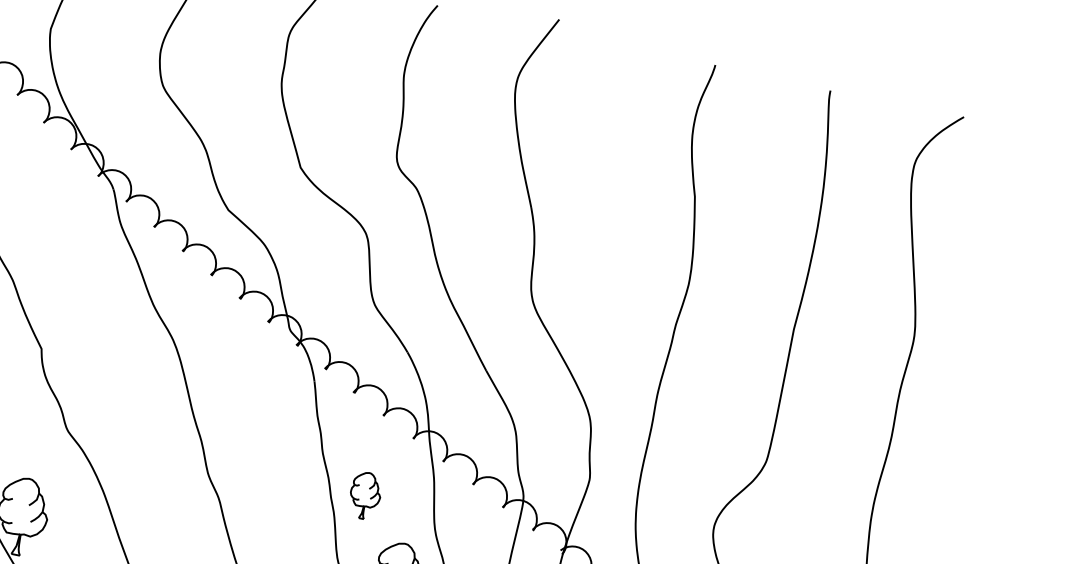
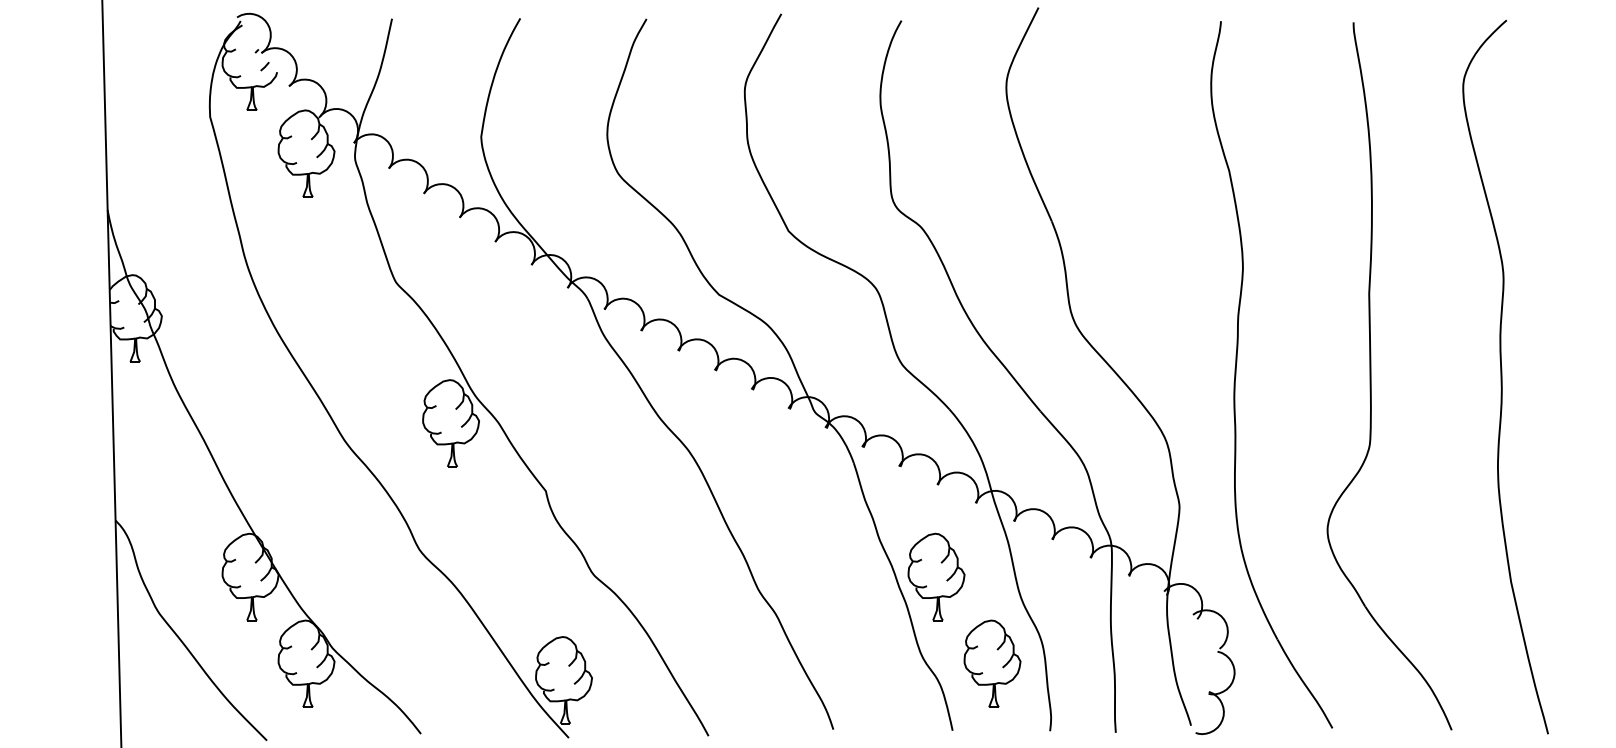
part: (365, 495) -> (936, 576), size x1.67

